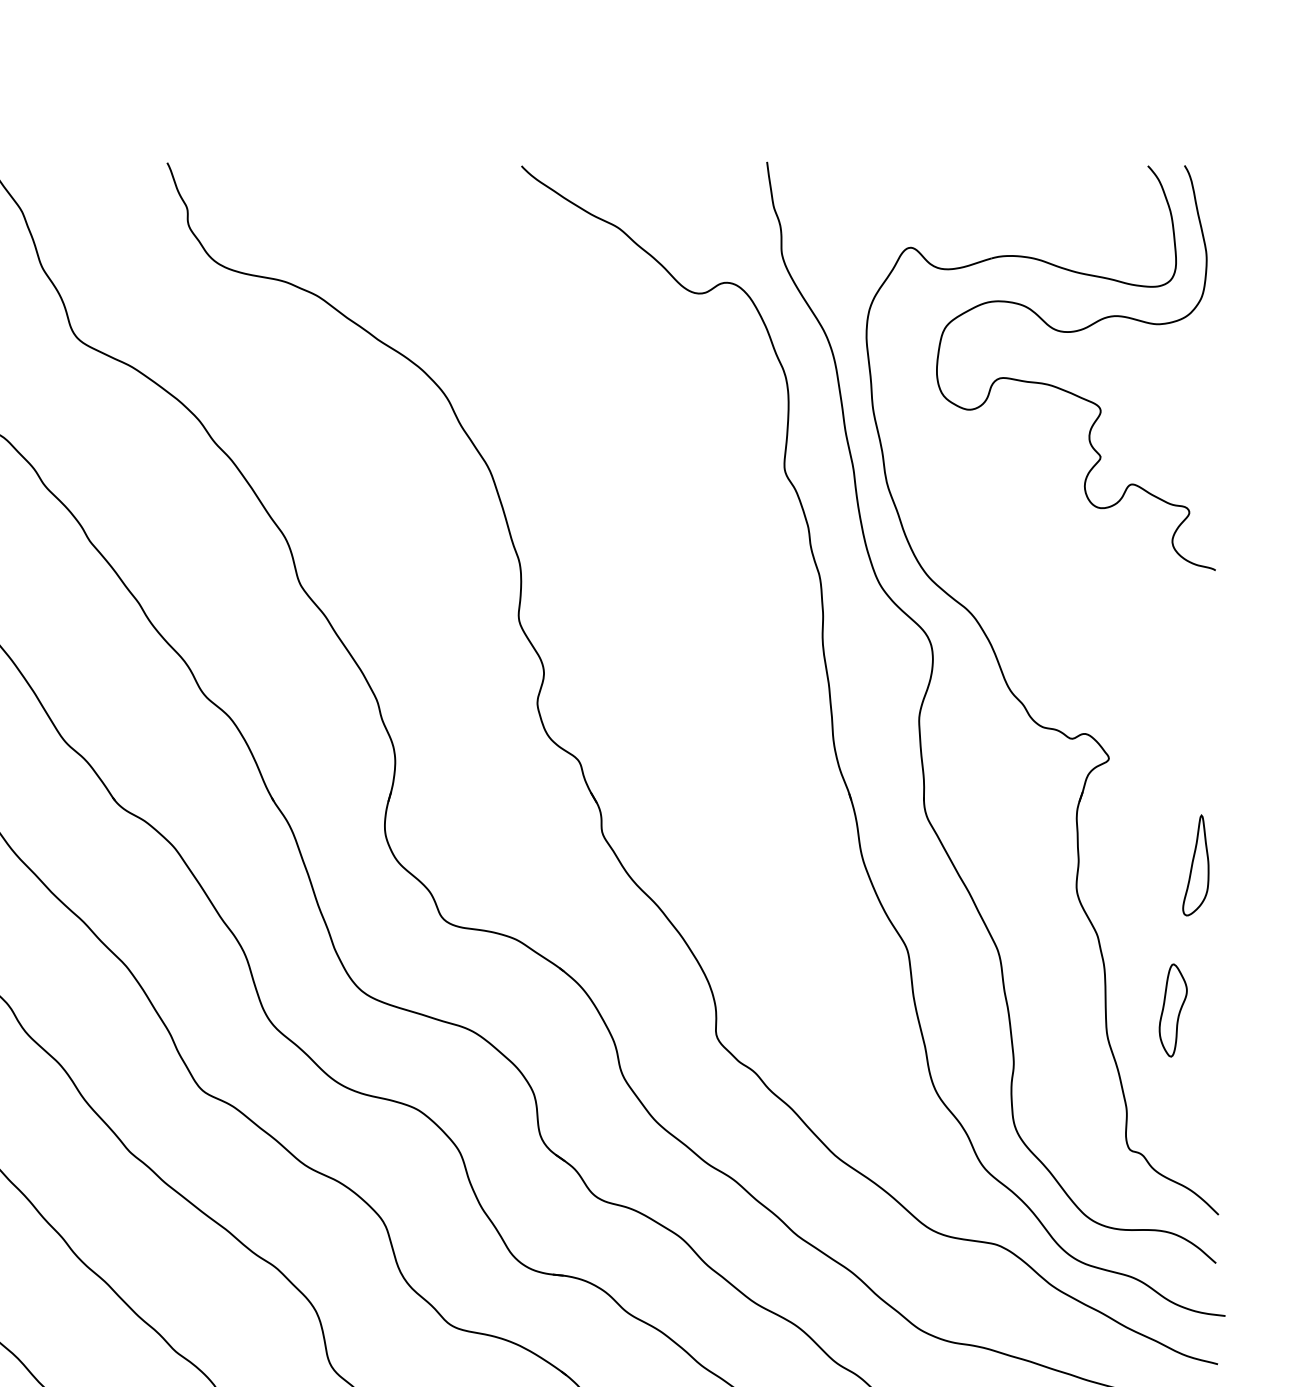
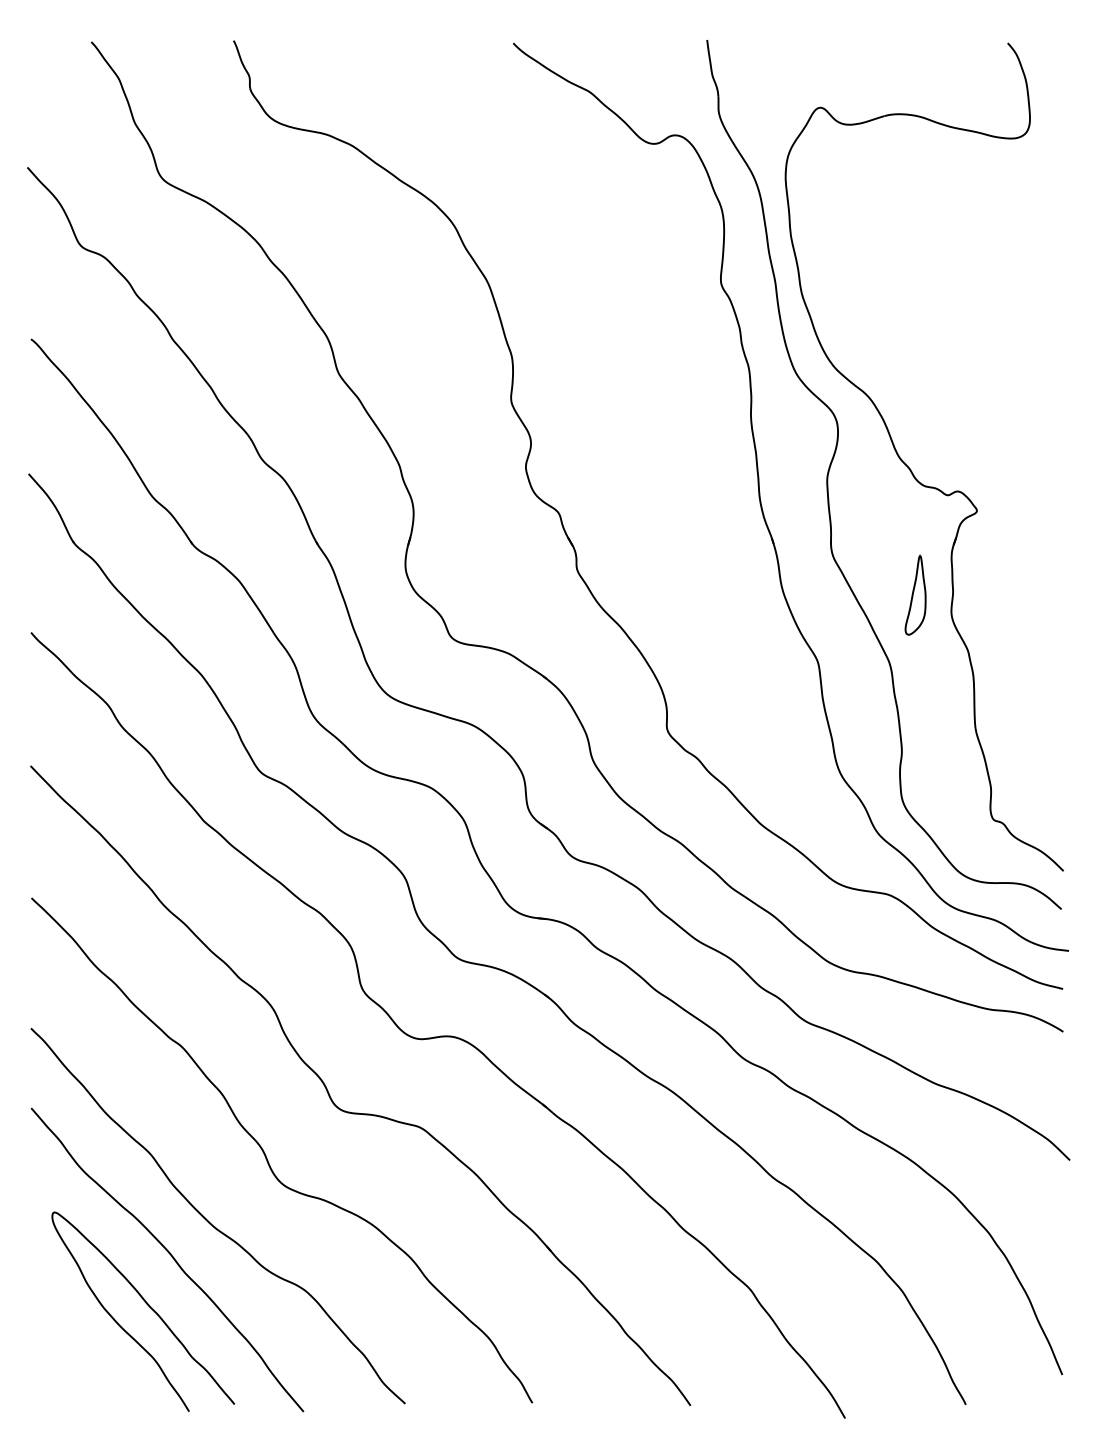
curve: (1069, 390) -> (945, 220), removed
part: (1195, 864) -> (915, 594), moved
part: (1172, 1010) -> (1027, 709), removed

